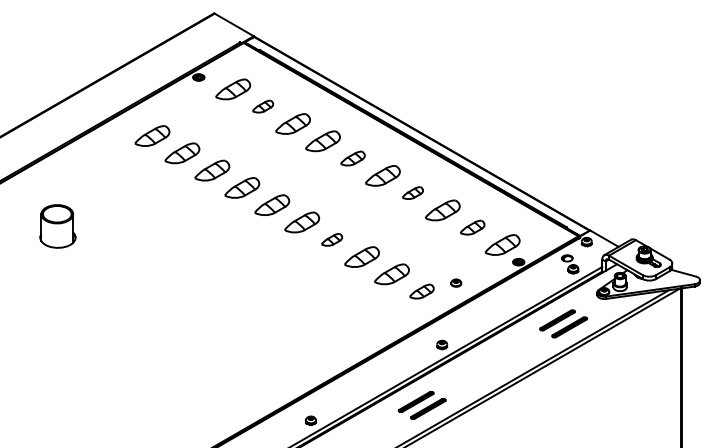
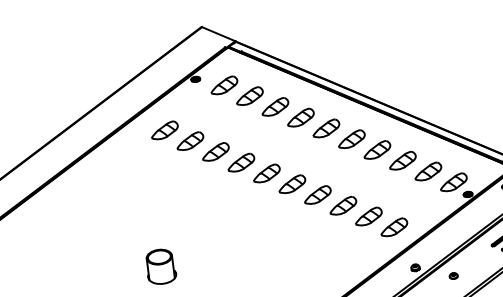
part: (262, 106) -> (249, 96), size x1.67
part: (352, 158) -> (325, 128), size x1.43
part: (412, 192) -> (376, 149), size x1.67
part: (57, 226) -> (160, 266), moved
part: (472, 227) -> (427, 171), size x1.43
part: (331, 239) -> (317, 194), size x1.67
part: (456, 282) -> (453, 275), moved
part: (421, 291) -> (393, 227), size x1.43

